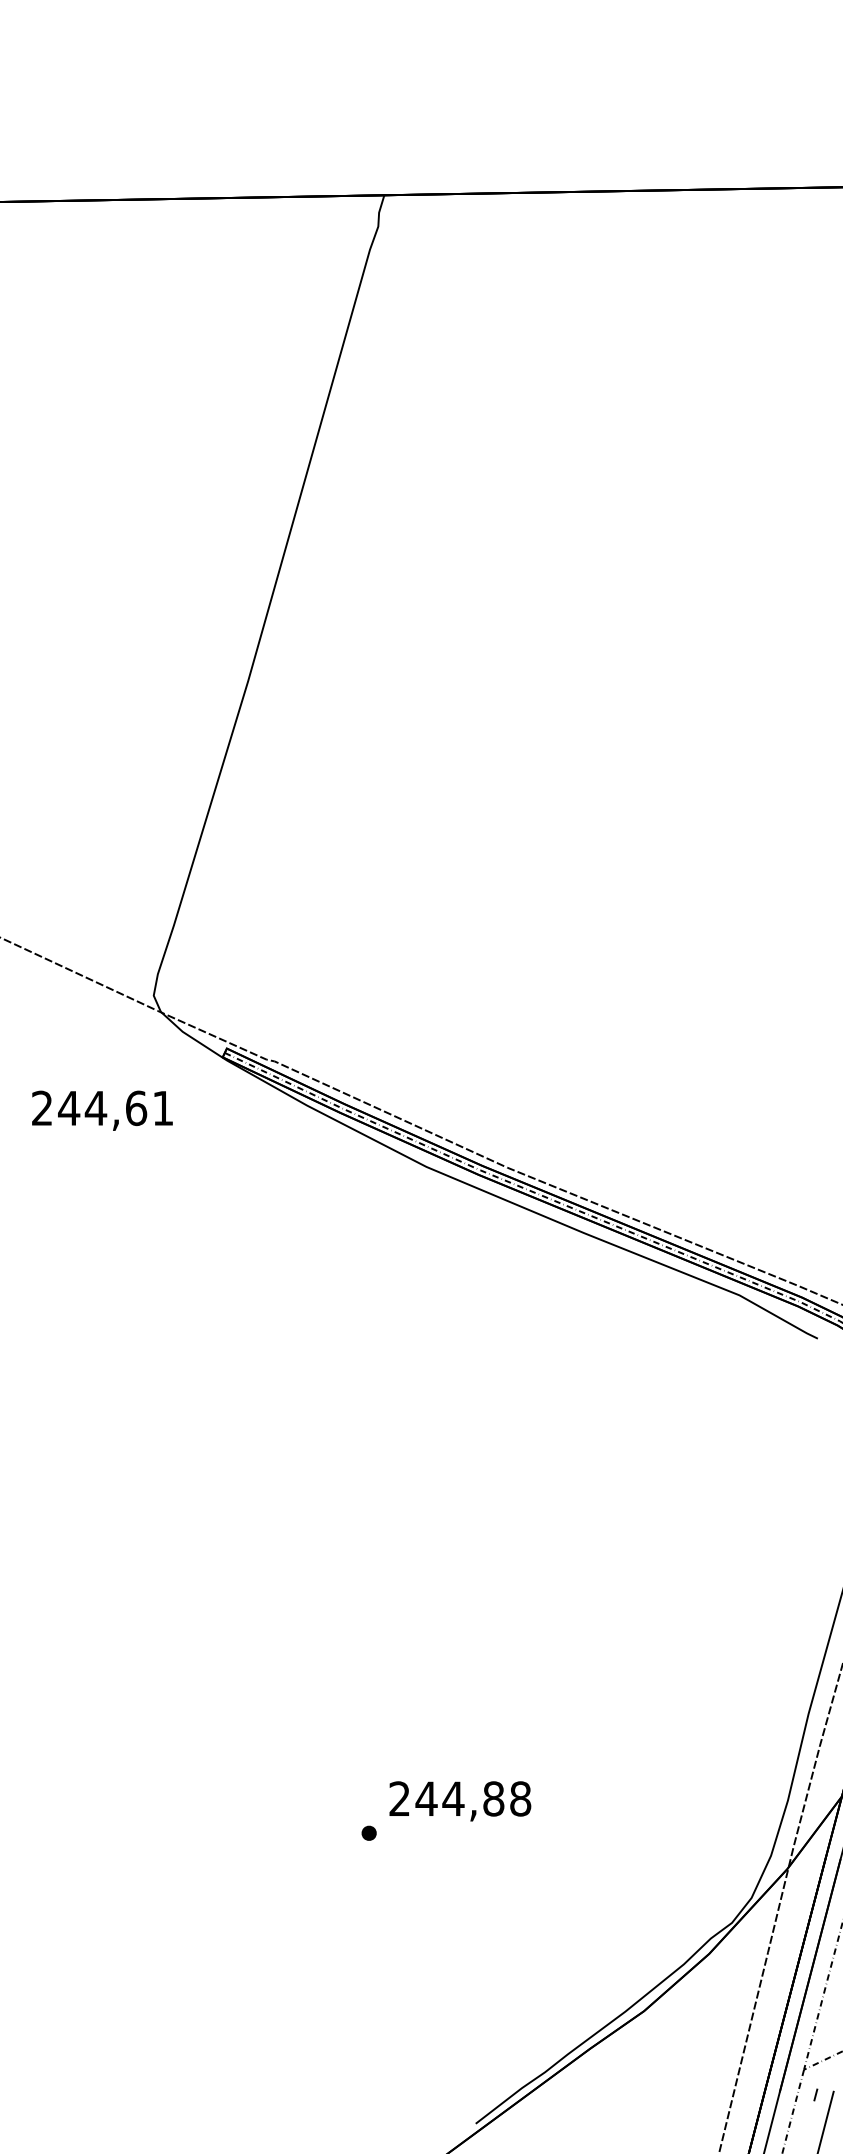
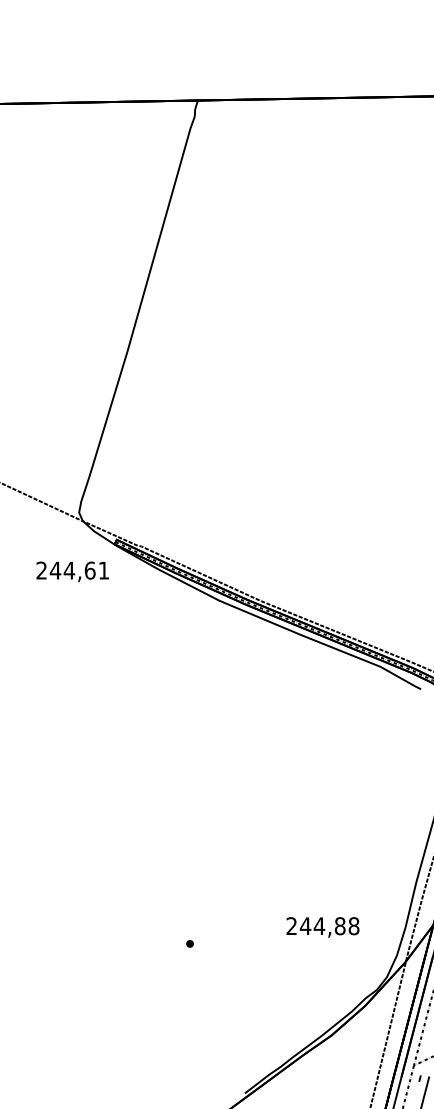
text: (102, 1110) -> (72, 571), moved
text: (459, 1801) -> (322, 927), moved

